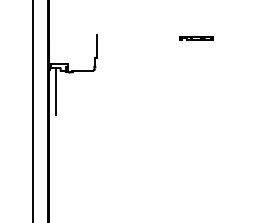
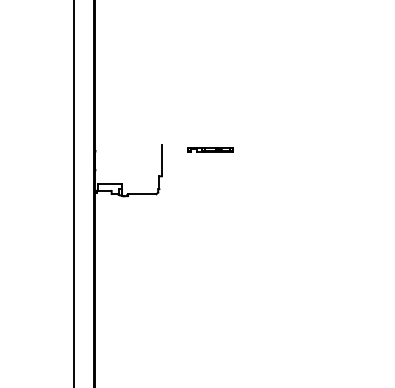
part: (196, 38) -> (210, 149), moved
line: (55, 91) -> (104, 222), removed

